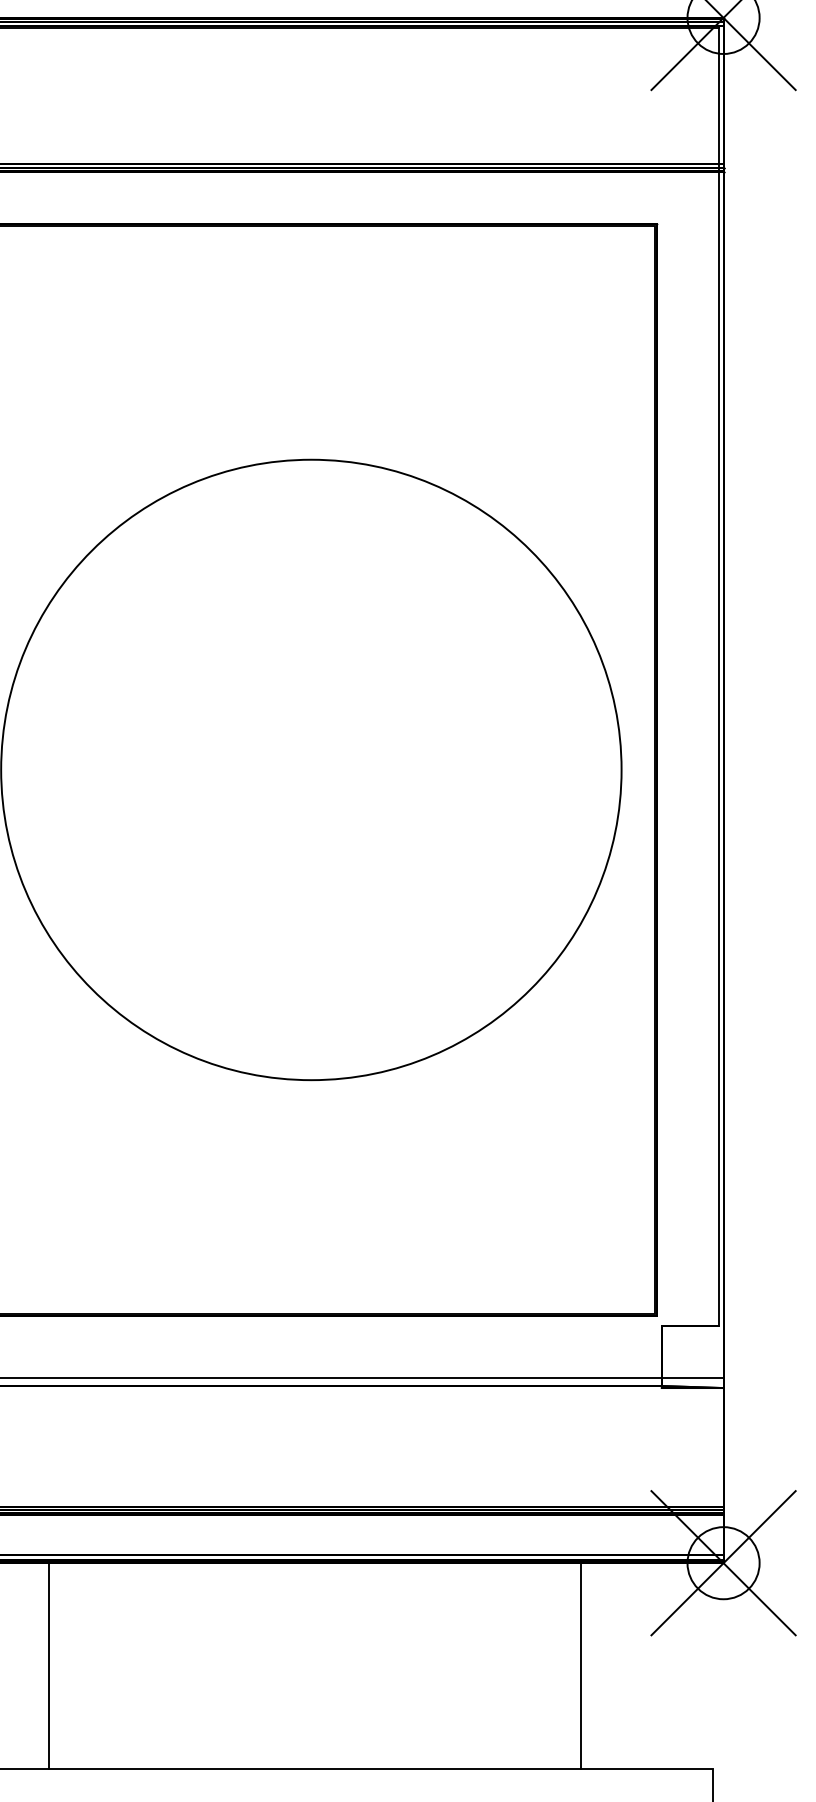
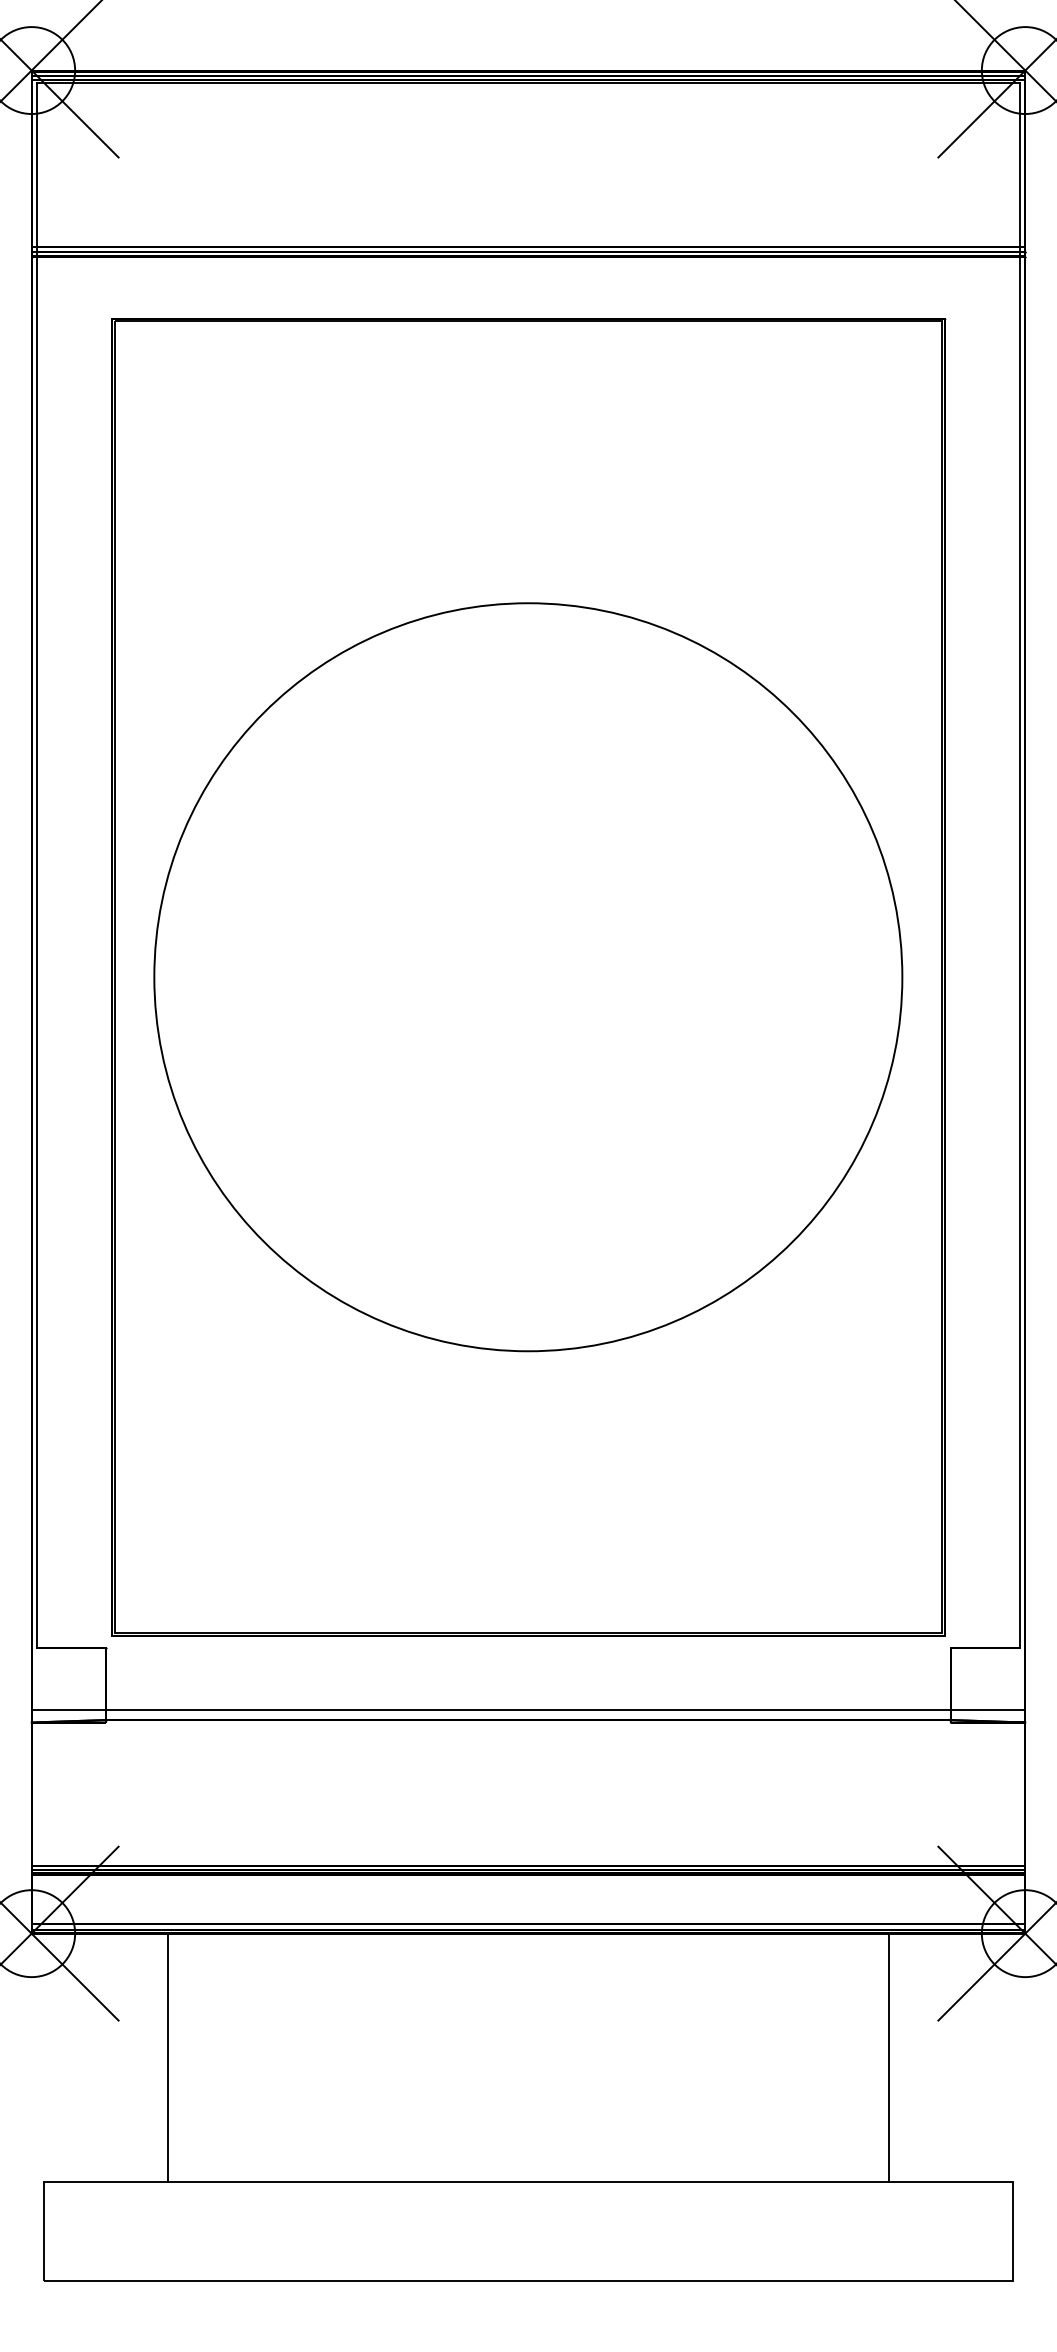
line: (49, 1665) -> (168, 2057), moved
line: (581, 1665) -> (888, 2057), moved

